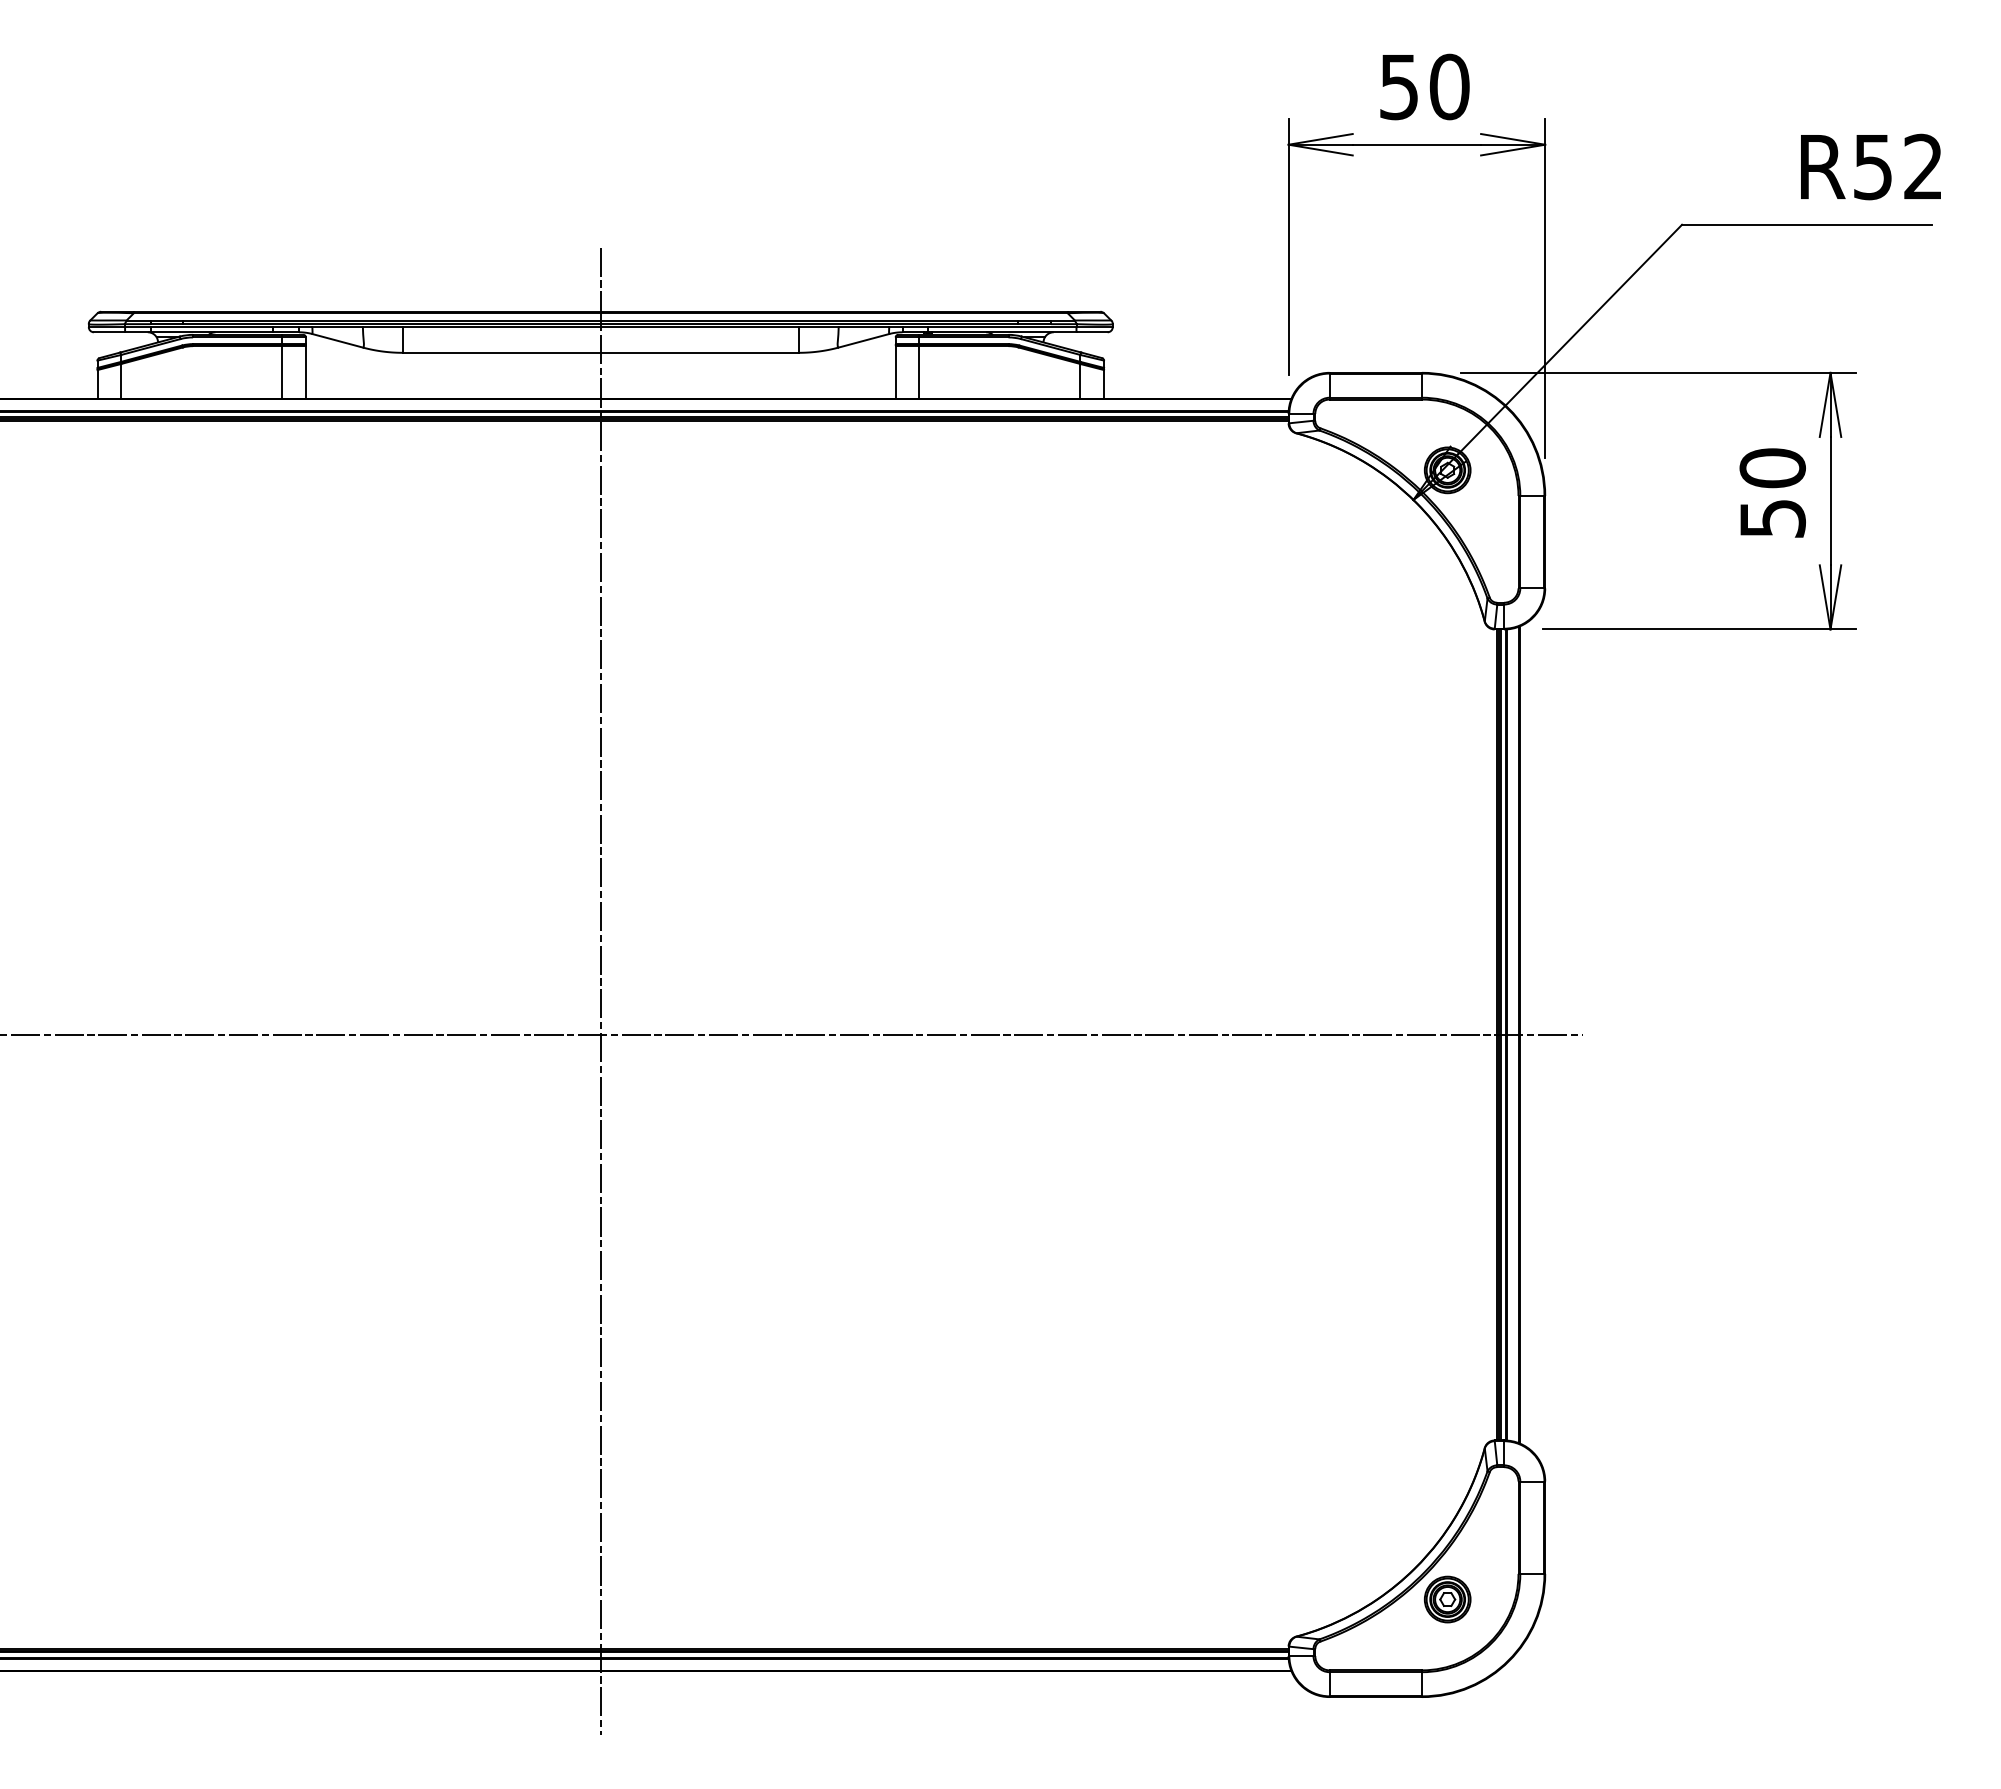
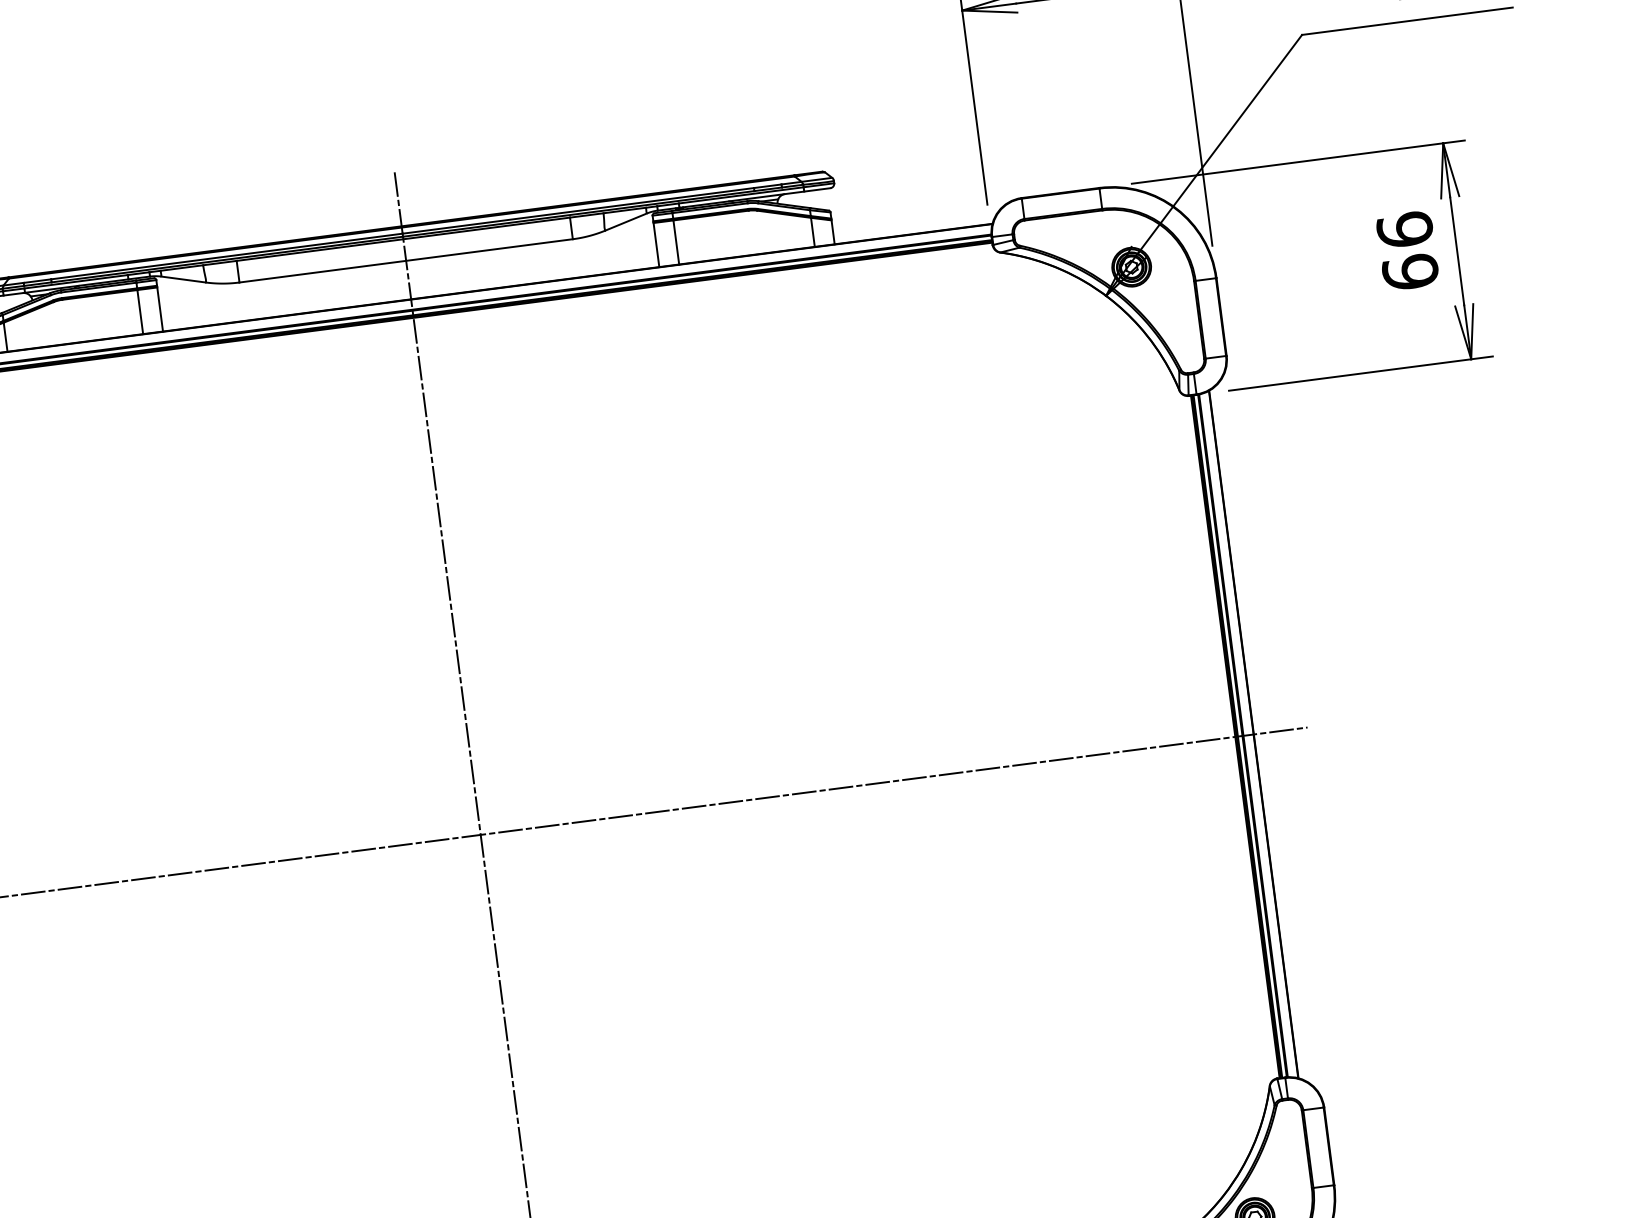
text: (1772, 493) -> (1407, 251), 50 -> 66

